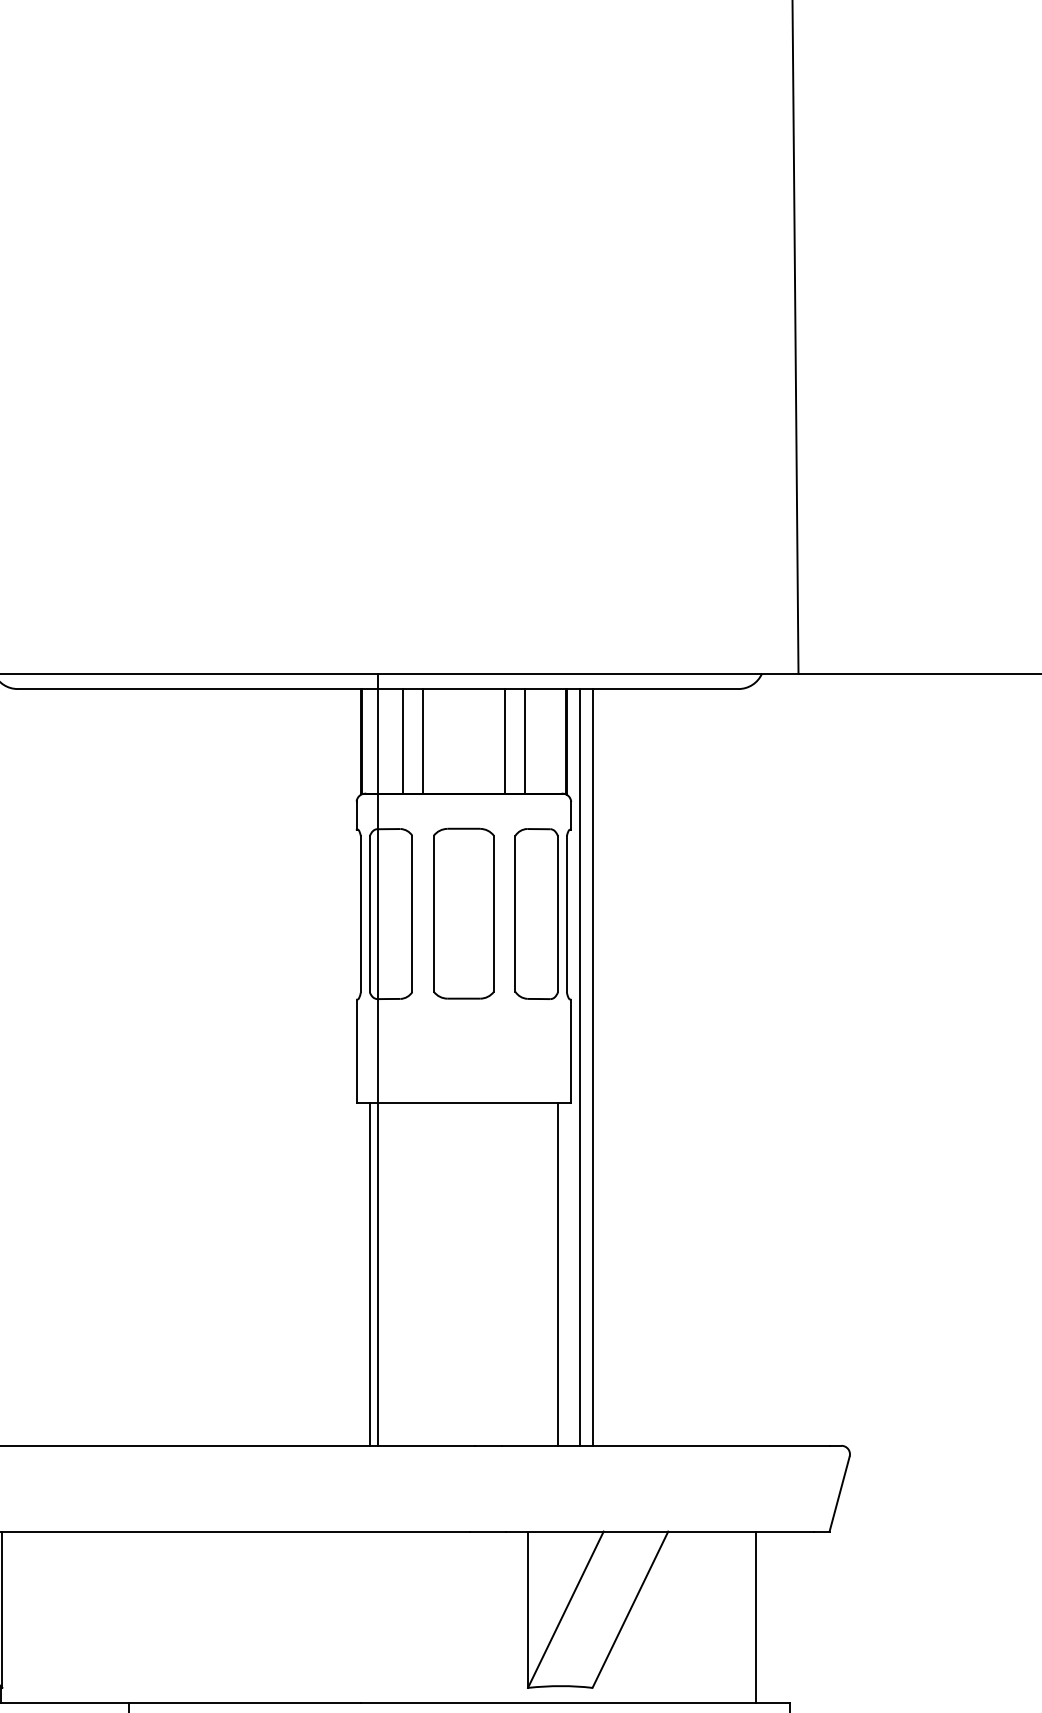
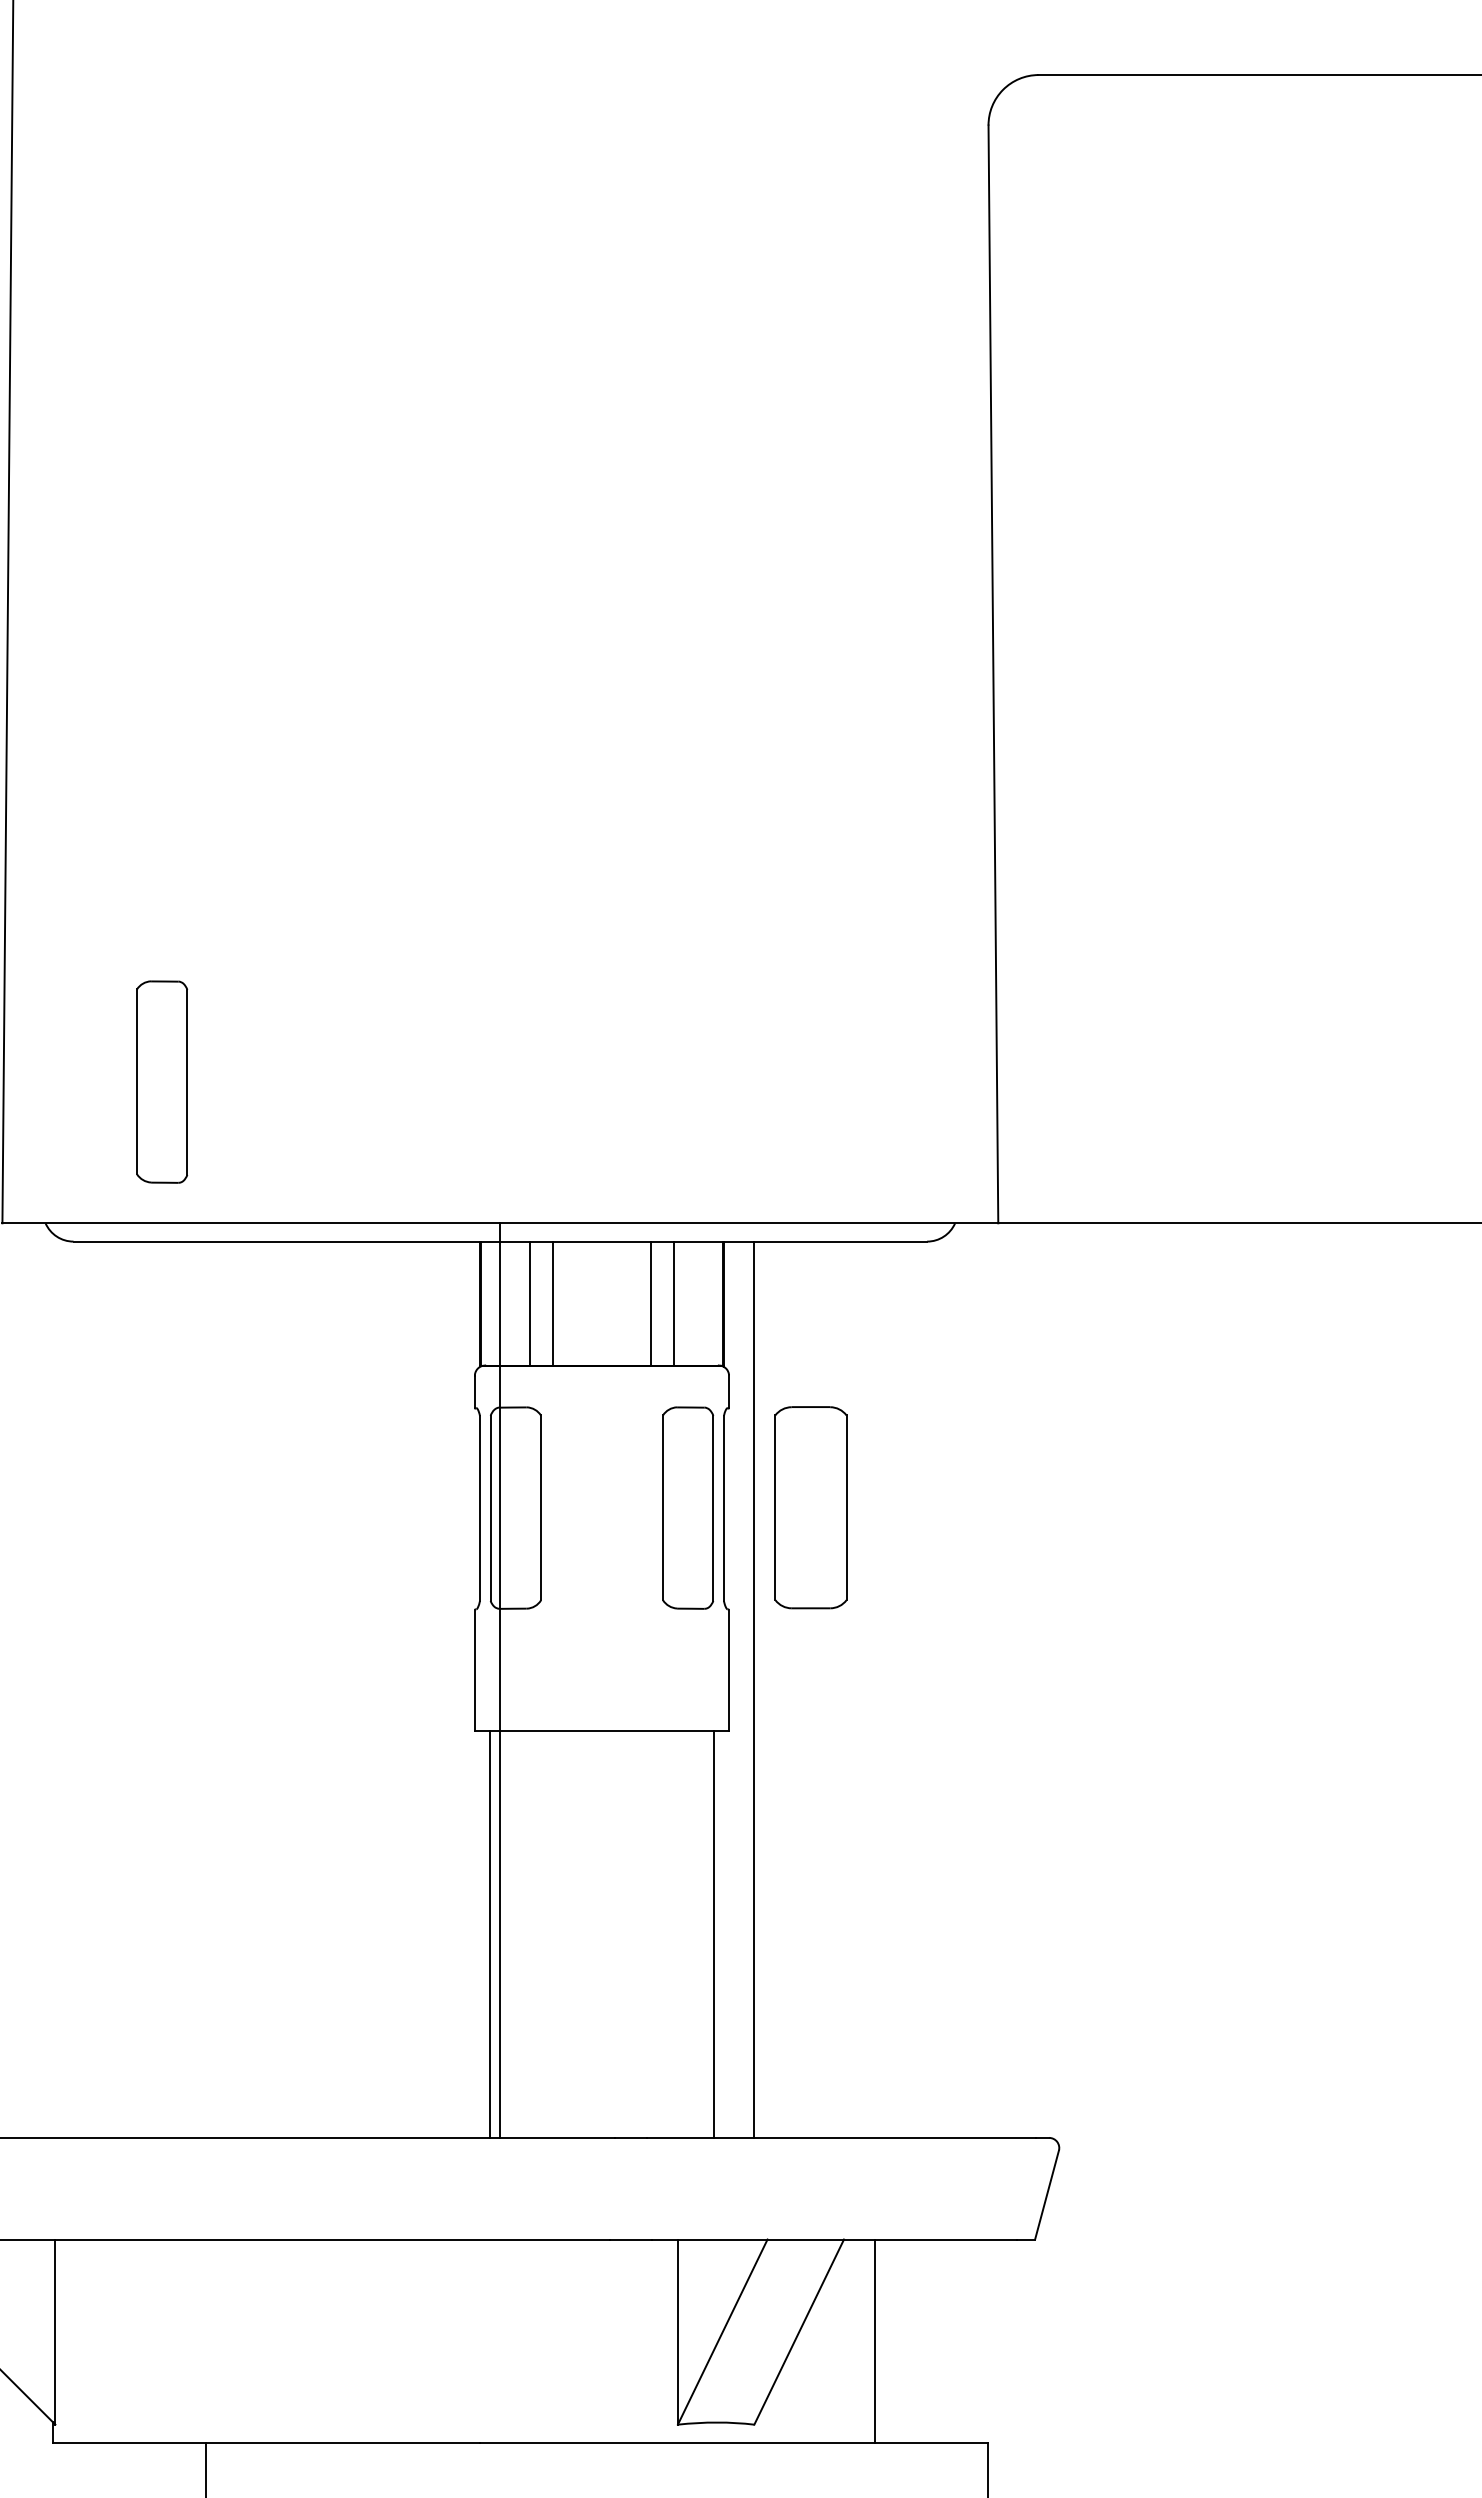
part: (92, 553) -> (162, 1081), added
part: (463, 913) -> (810, 1507), moved
line: (579, 1067) -> (738, 1689), removed
line: (755, 1616) -> (874, 2340), moved

